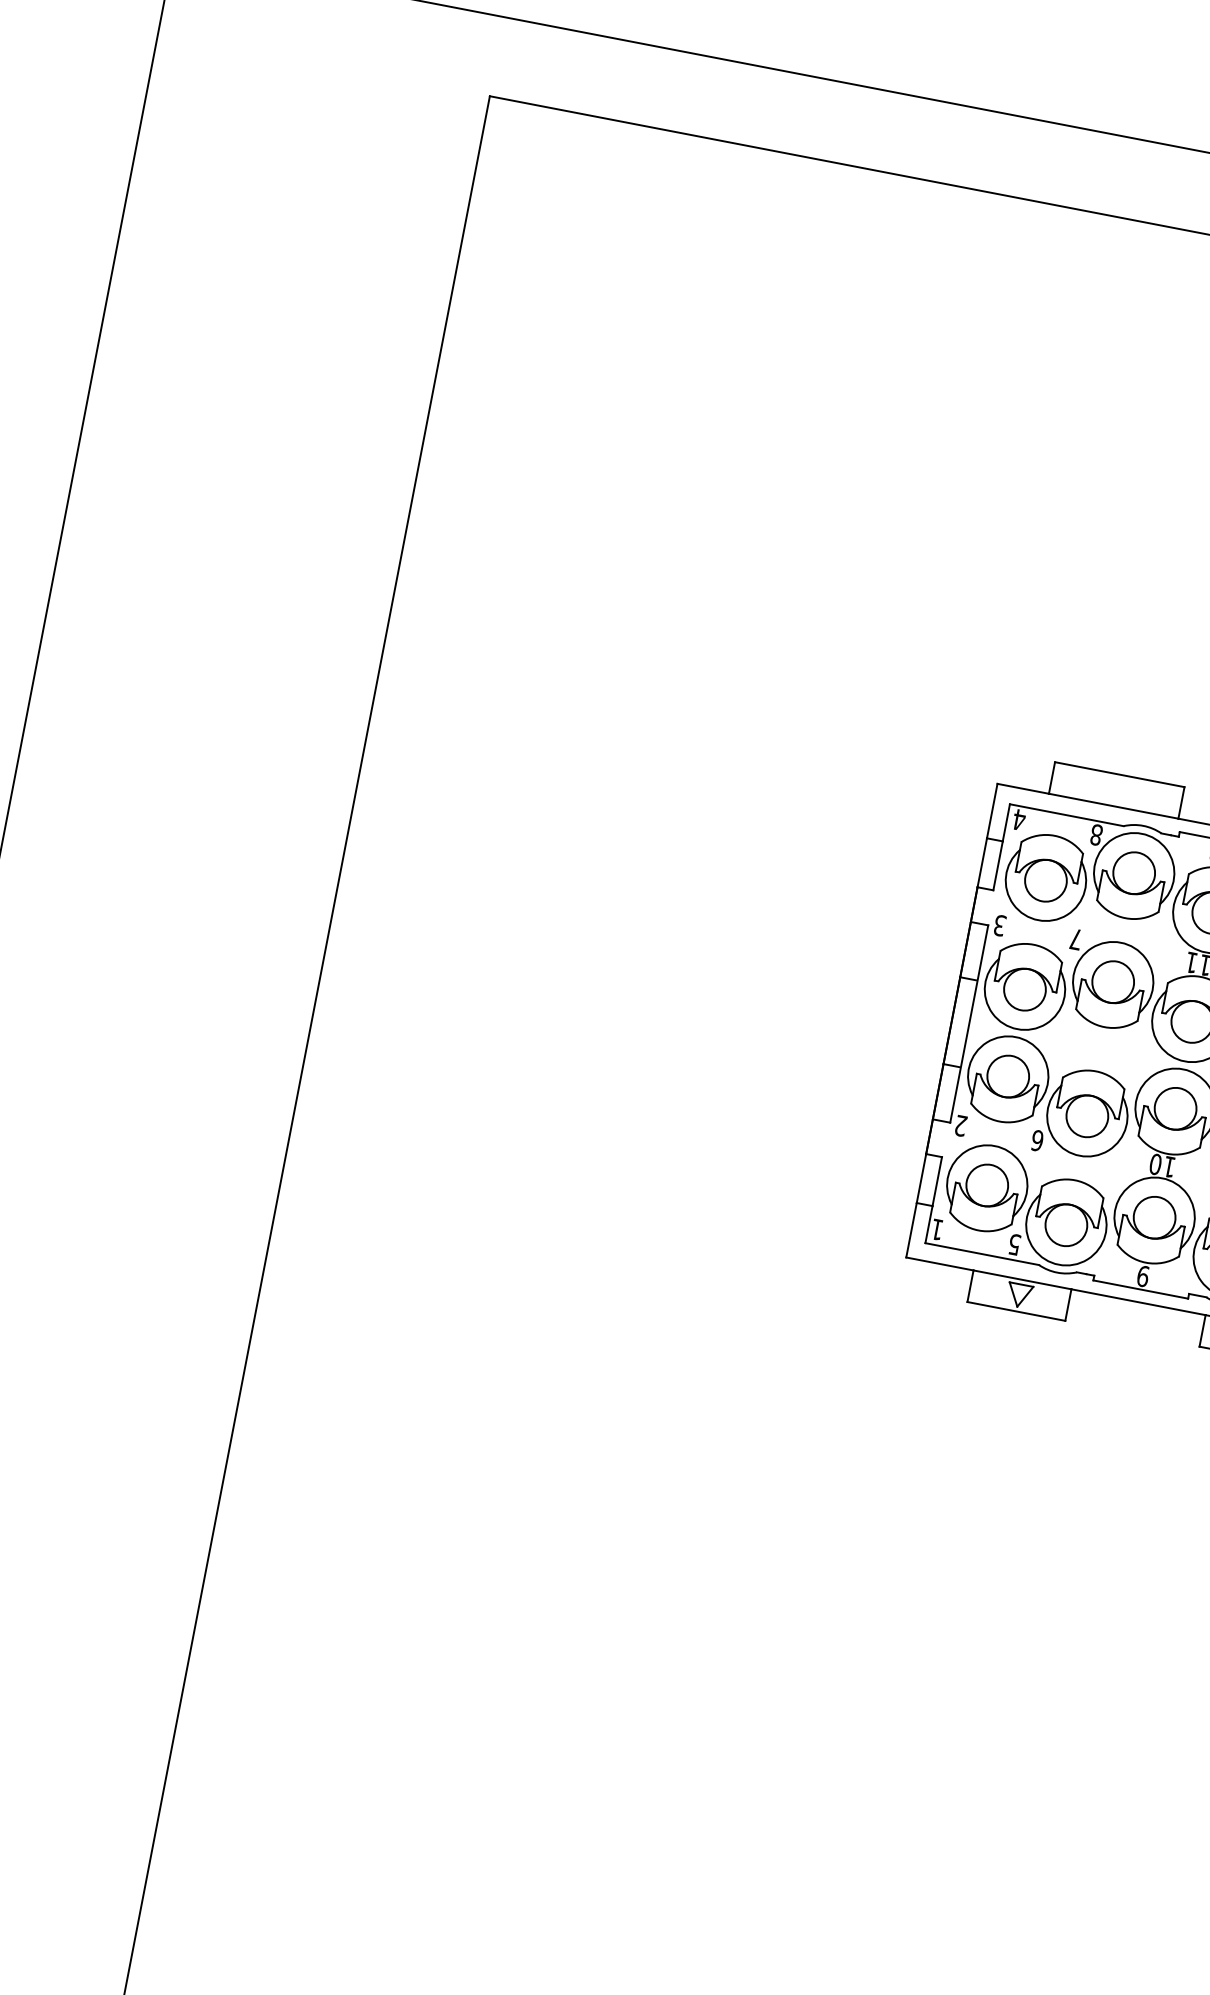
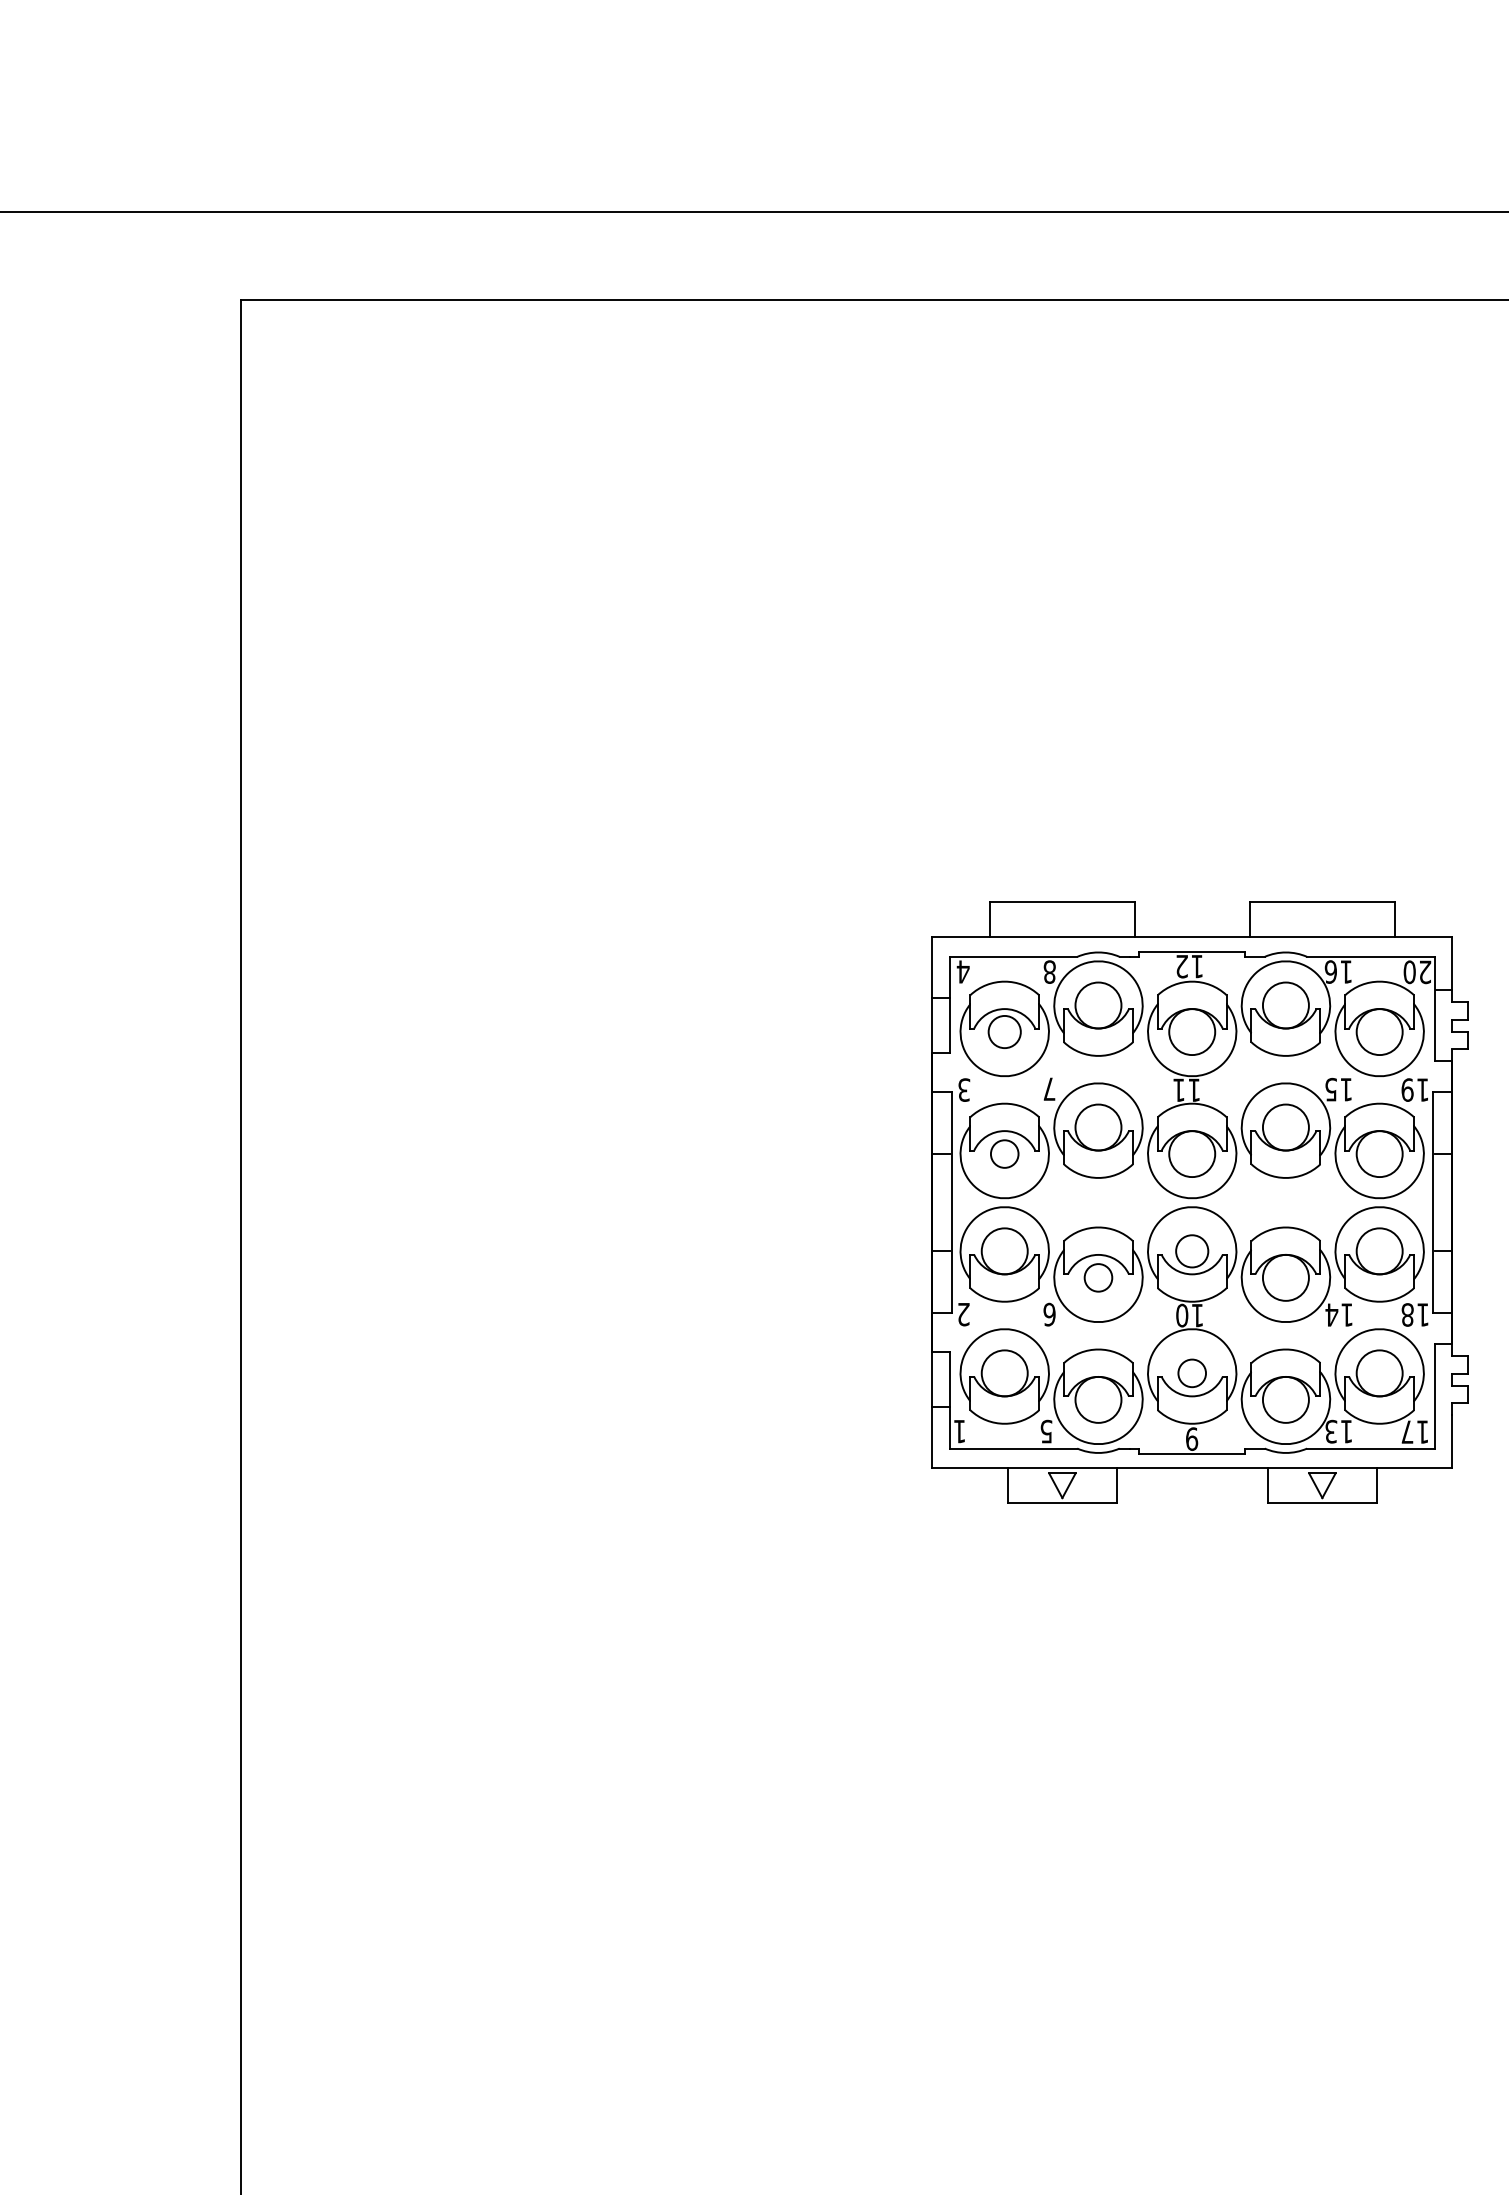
circle: (1045, 881) -> (1004, 1032), size x0.7
circle: (1024, 990) -> (1004, 1154), size x0.6
circle: (1175, 1108) -> (1192, 1251), size x0.7
circle: (1087, 1116) -> (1098, 1277), size x0.6
circle: (1154, 1217) -> (1192, 1373), size x0.6

